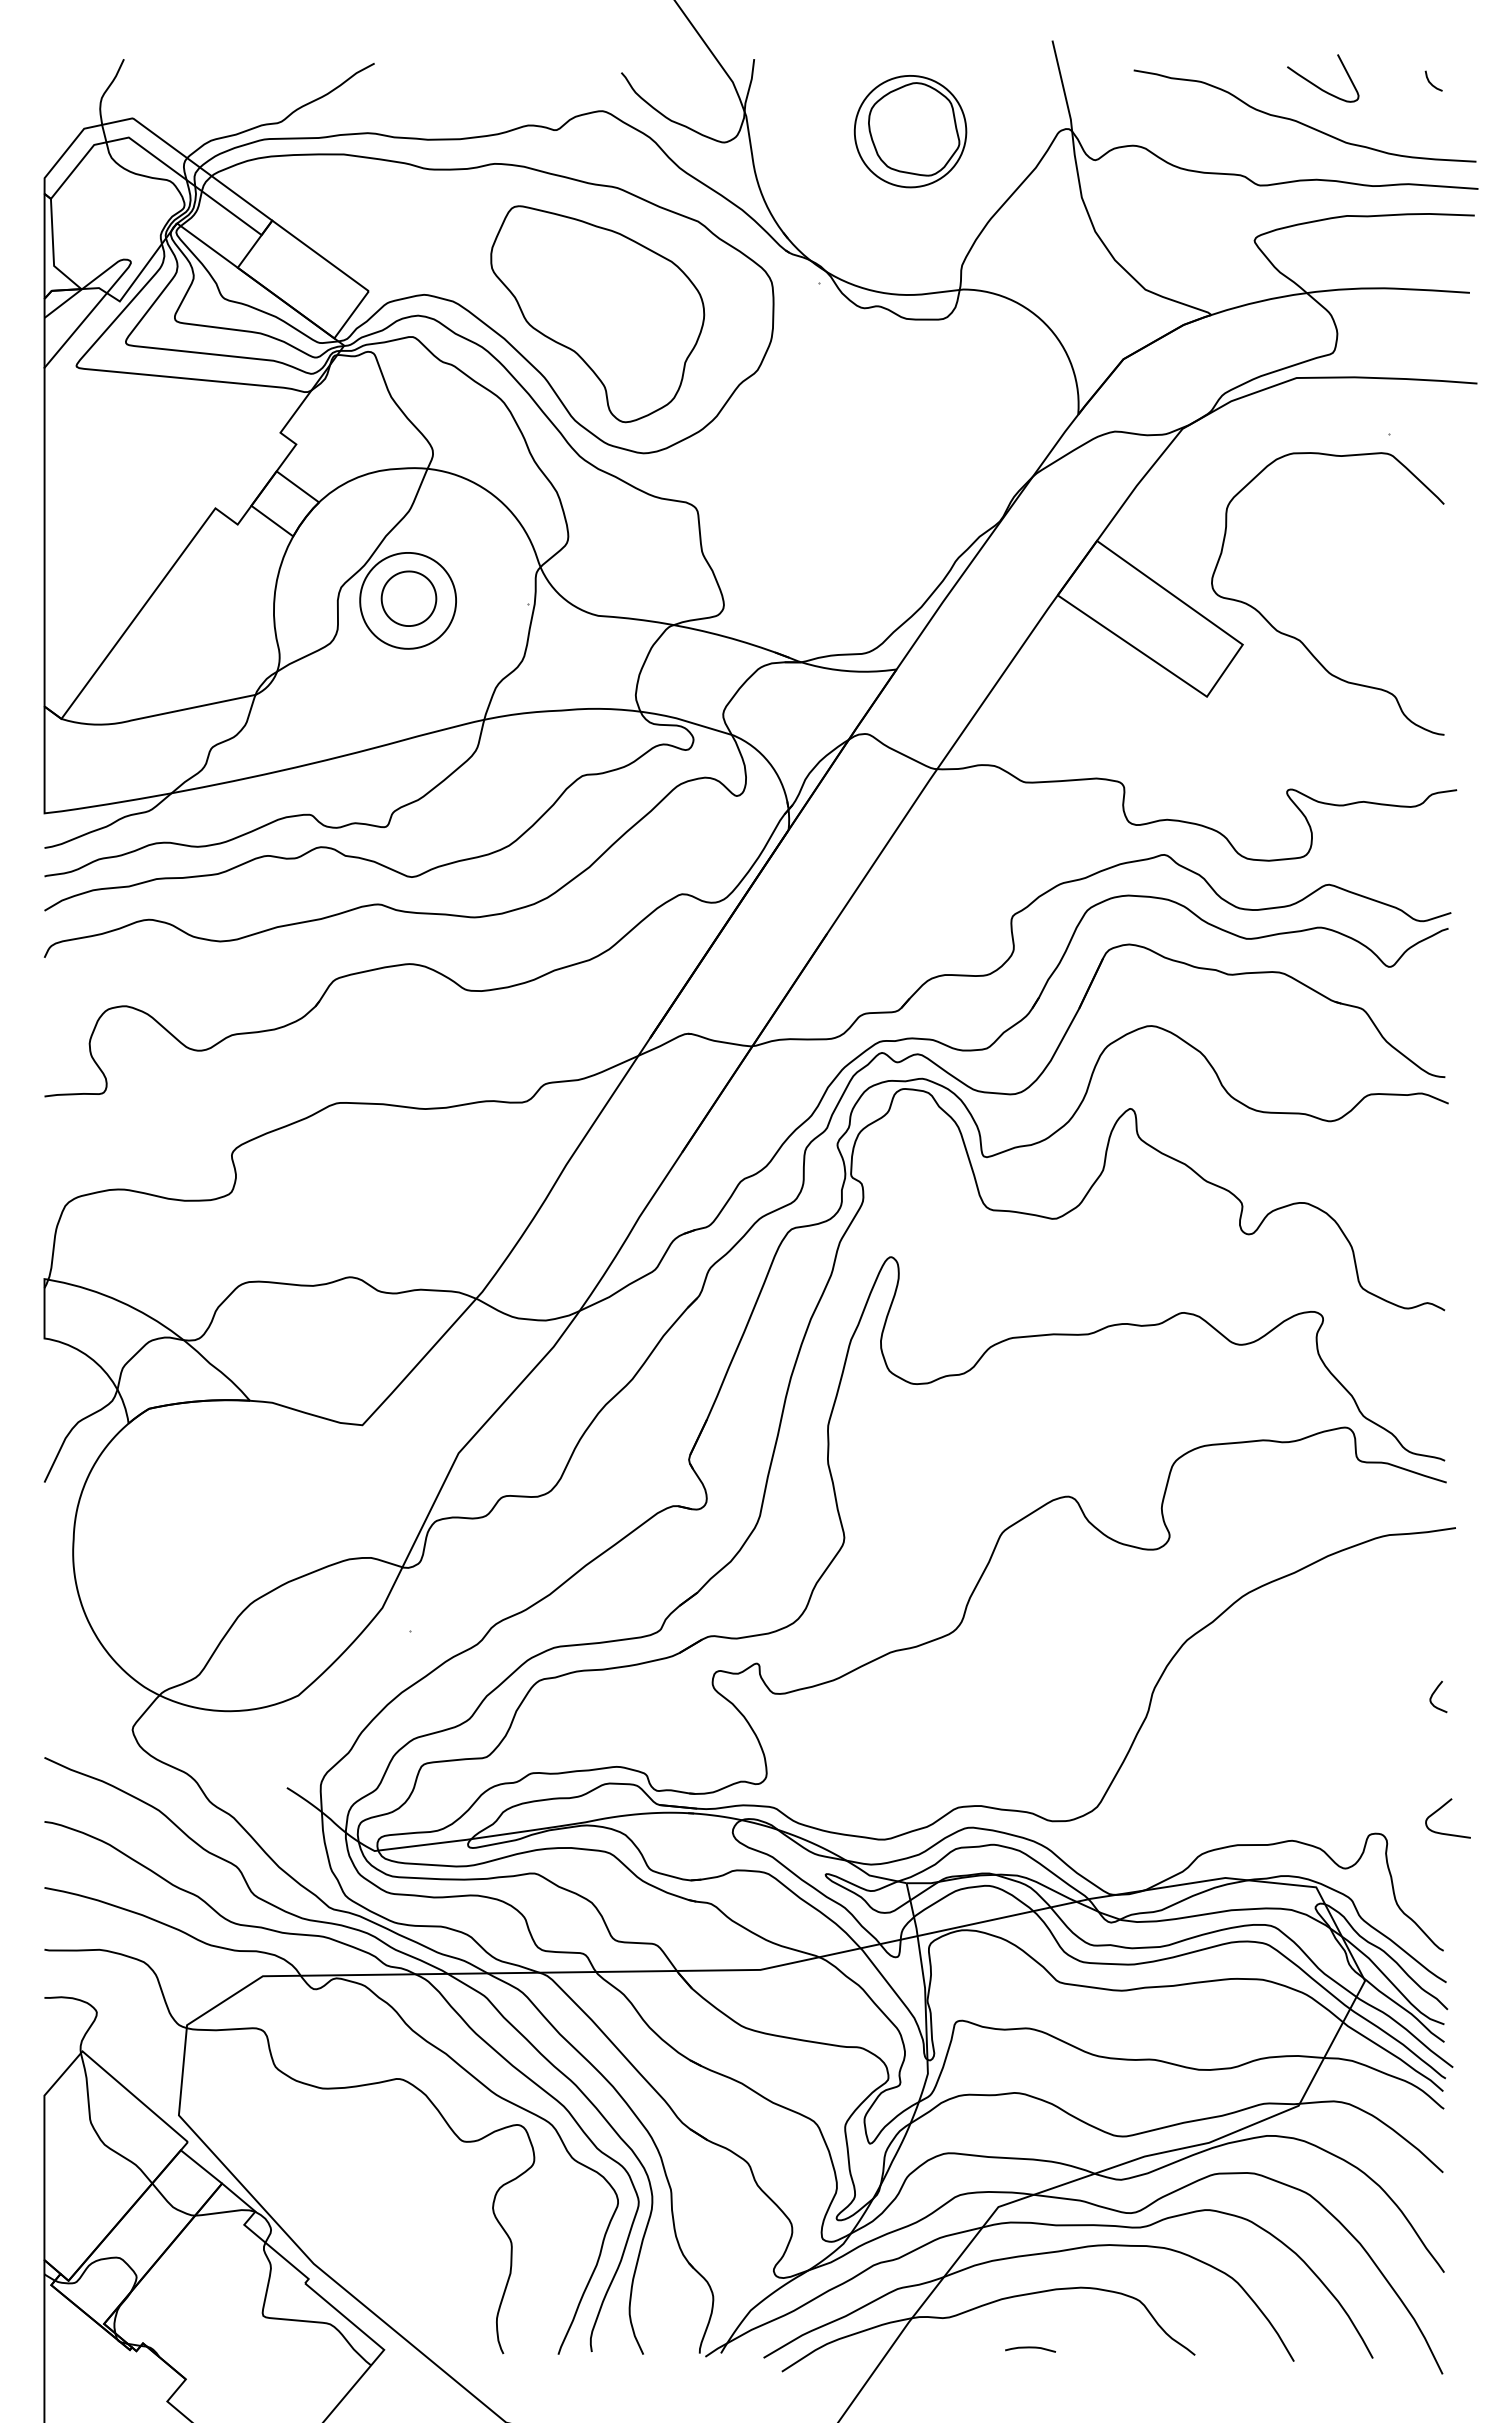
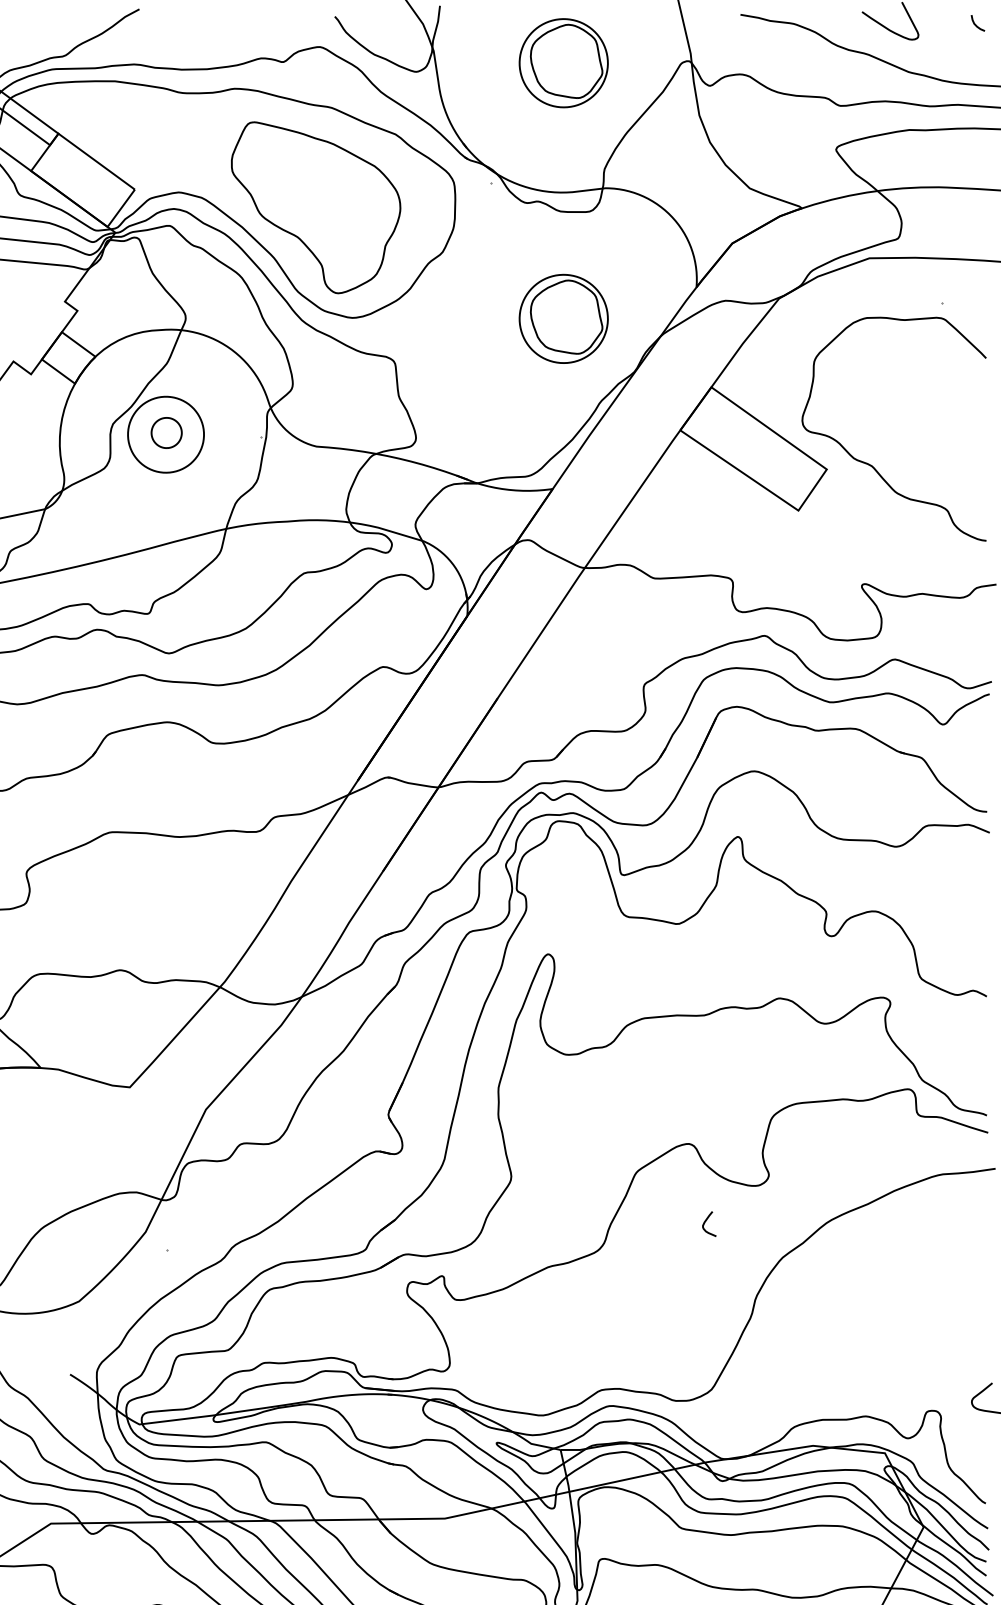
part: (910, 454) -> (563, 318), added
part: (408, 598) -> (166, 432), size x0.7
curve: (1435, 1692) -> (707, 1220), moved

